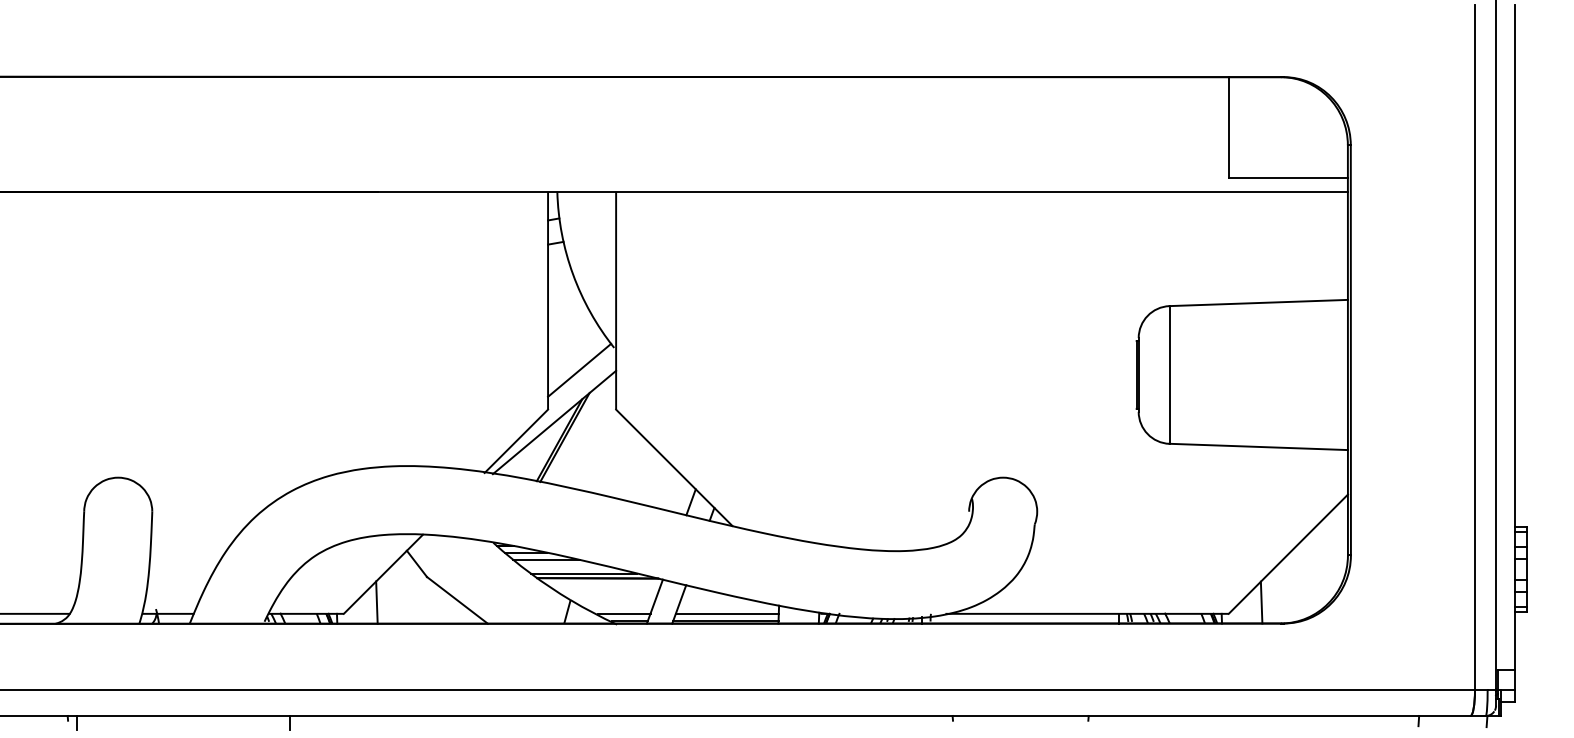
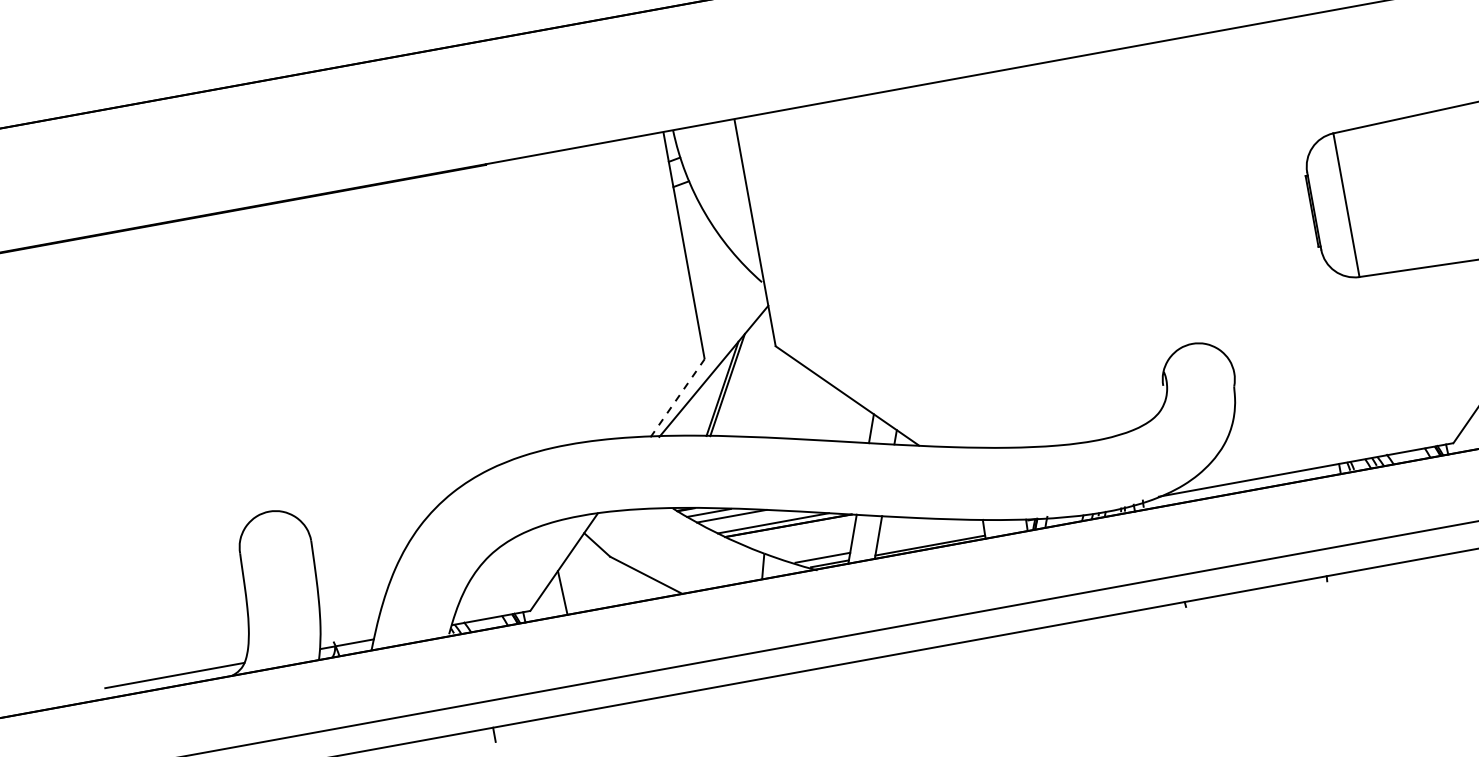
line: (579, 369) -> (729, 311), removed
line: (516, 441) -> (677, 398), solid -> dashed
line: (726, 613) -> (929, 538), removed

